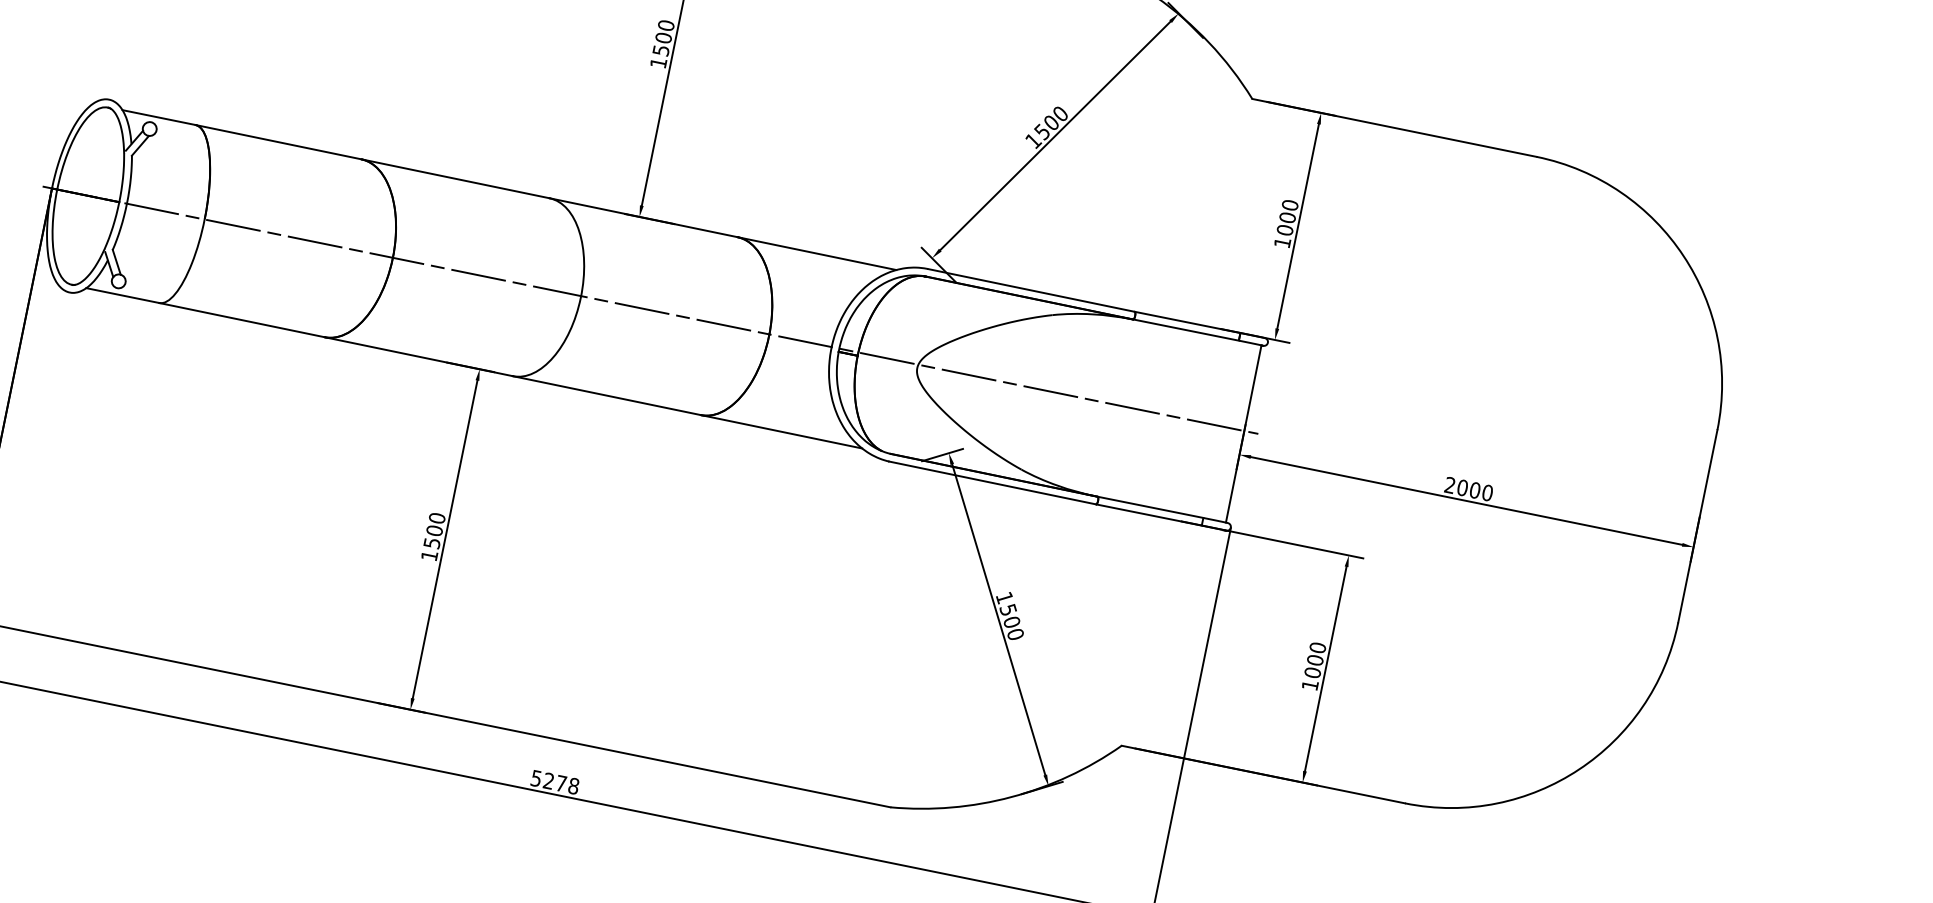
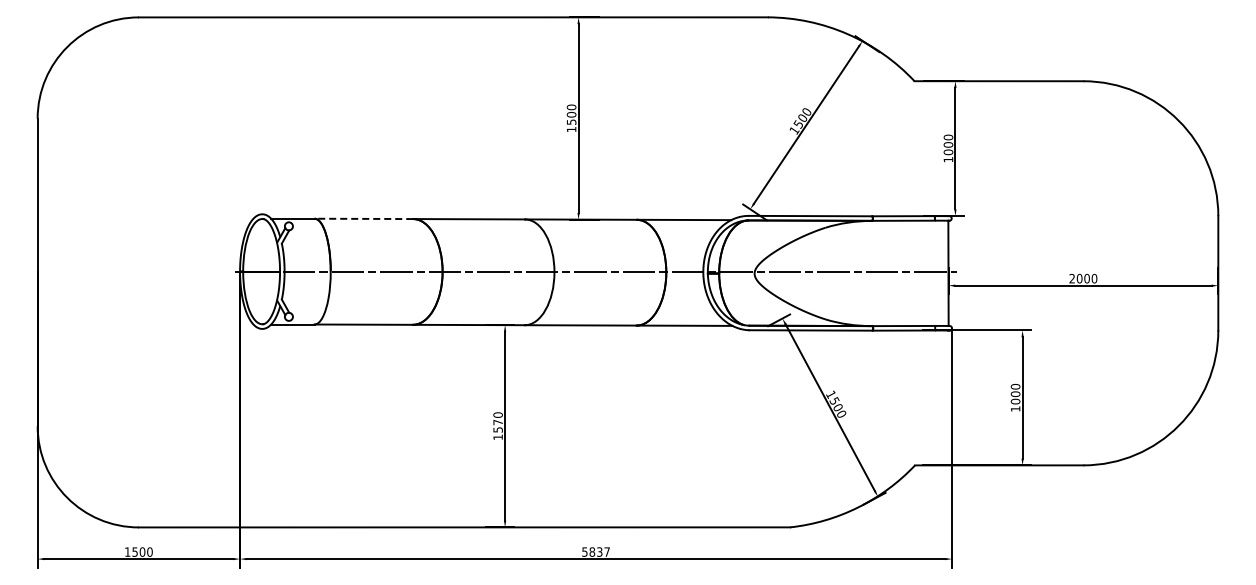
line: (277, 141) -> (363, 218), solid -> dashed
text: (433, 530) -> (497, 422), 1500 -> 1570
text: (561, 782) -> (599, 551), 5278 -> 5837

